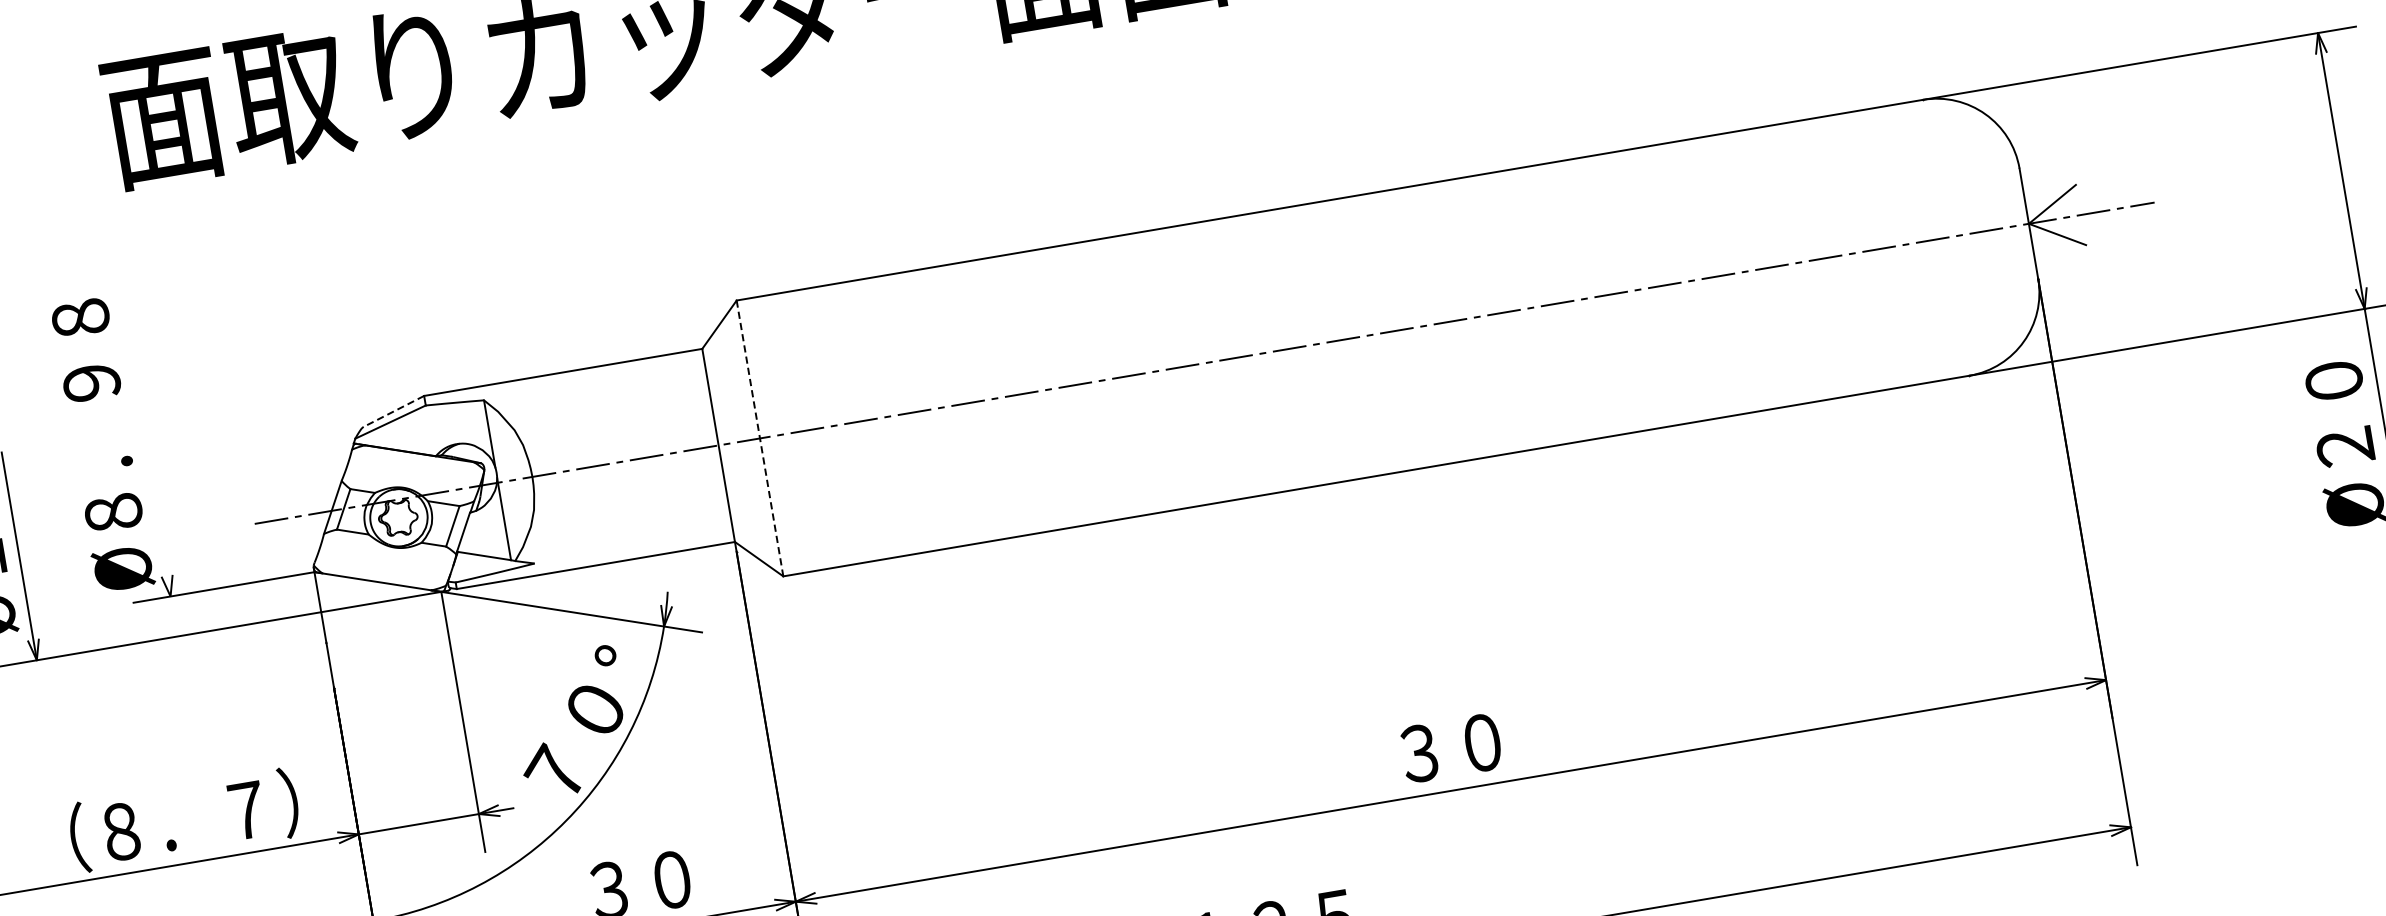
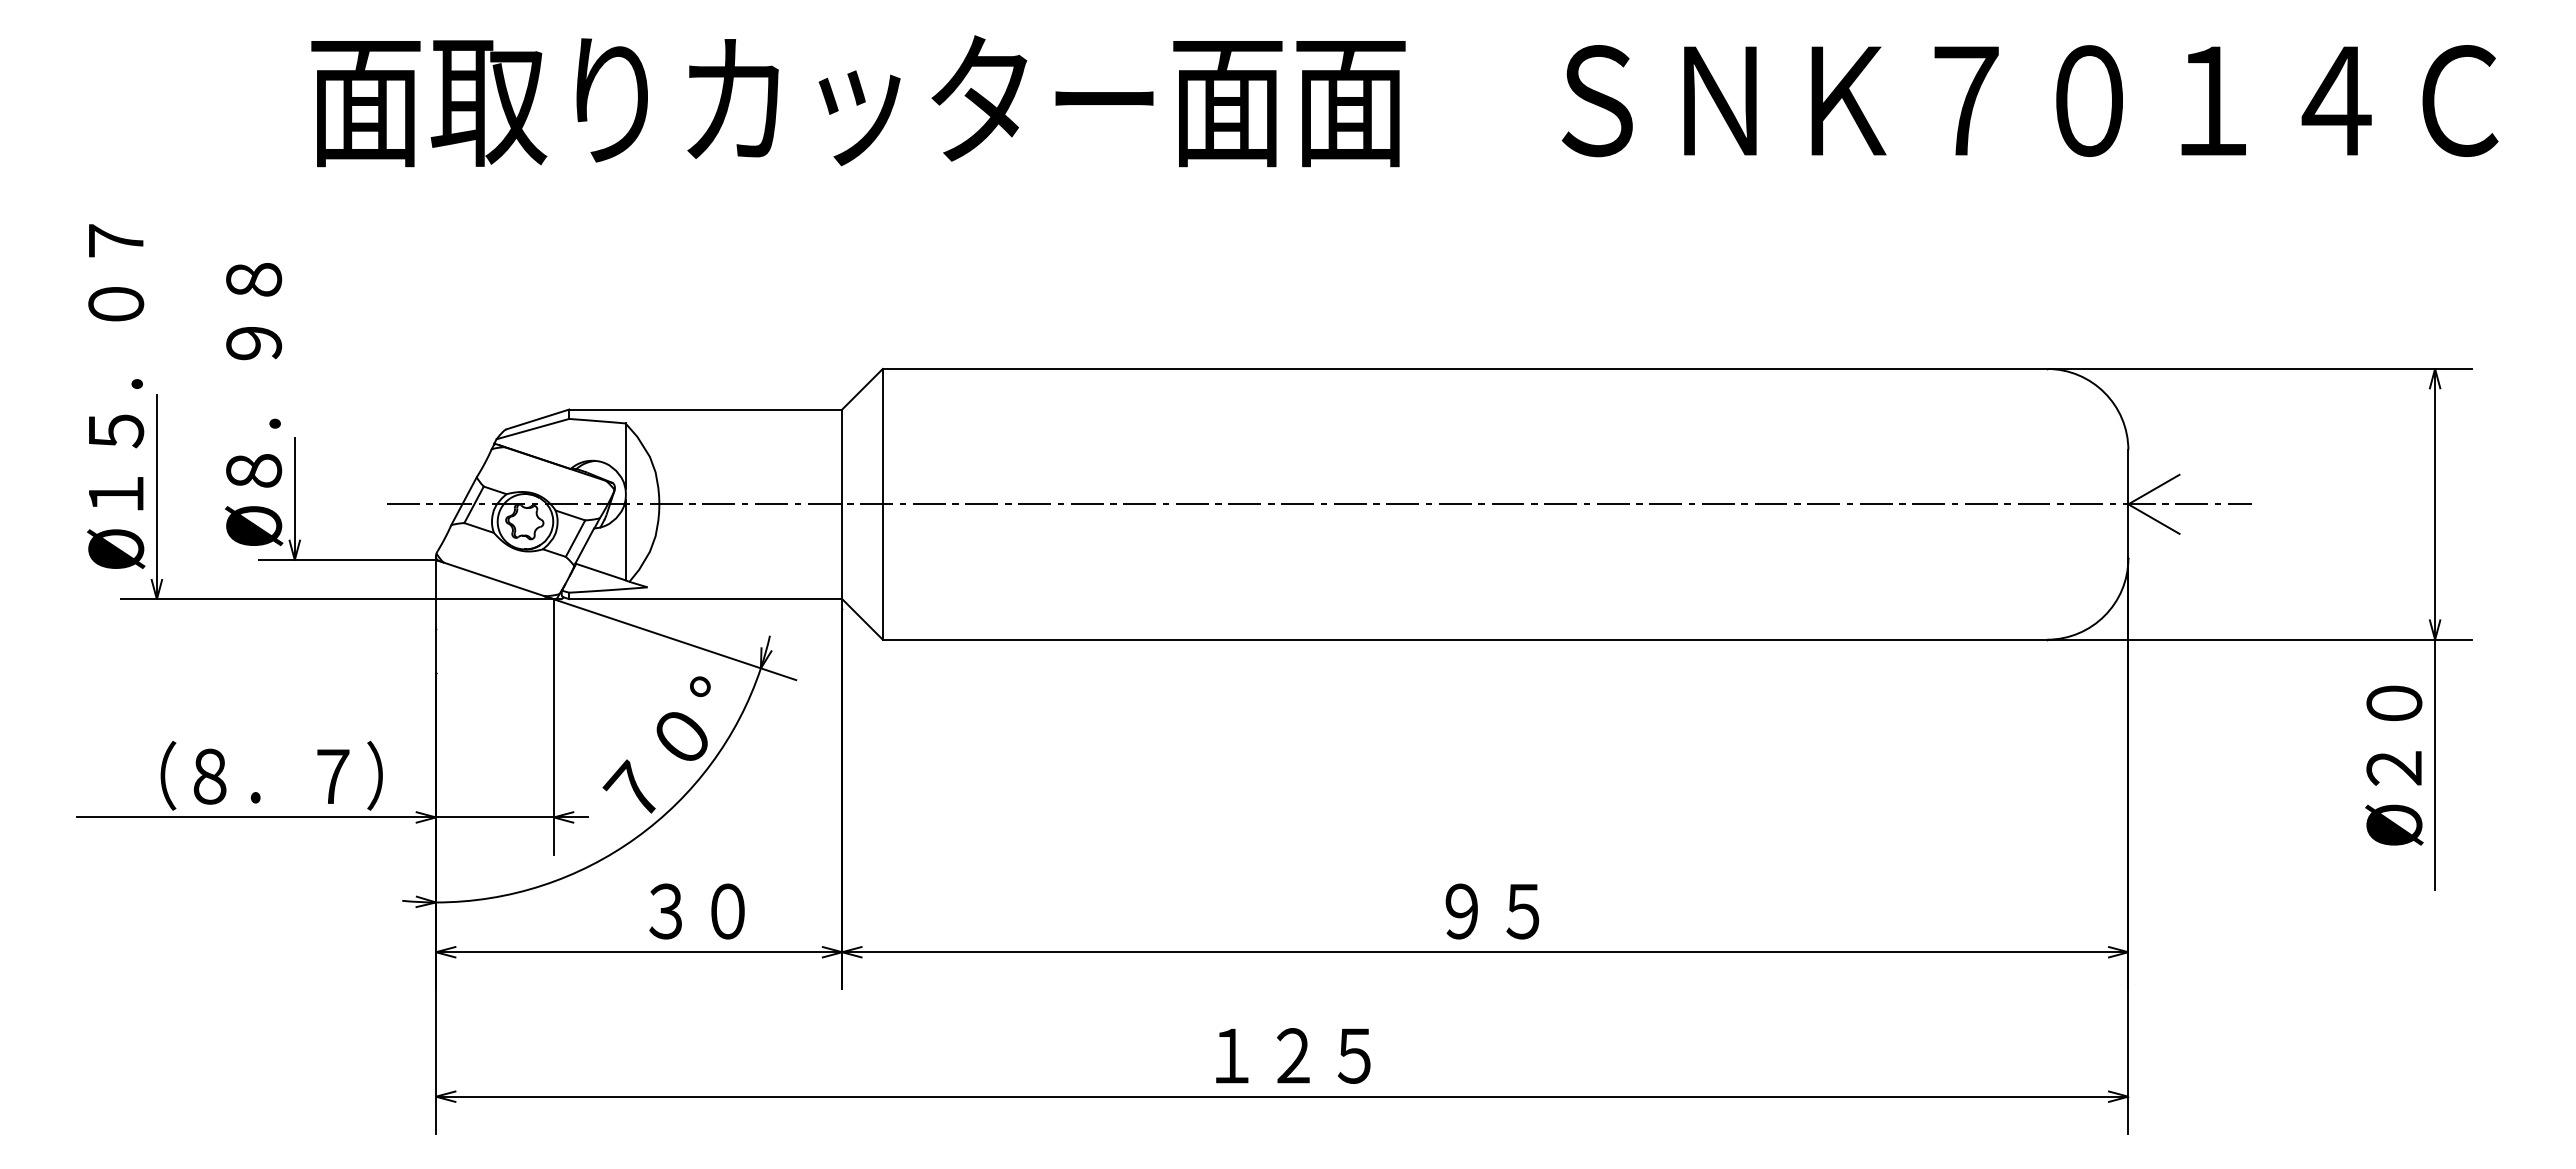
line: (393, 411) -> (537, 419), dashed -> solid
line: (759, 438) -> (882, 504), dashed -> solid
line: (159, 534) -> (294, 499), added
text: (1451, 748) -> (1492, 911), ３０ -> ９５

